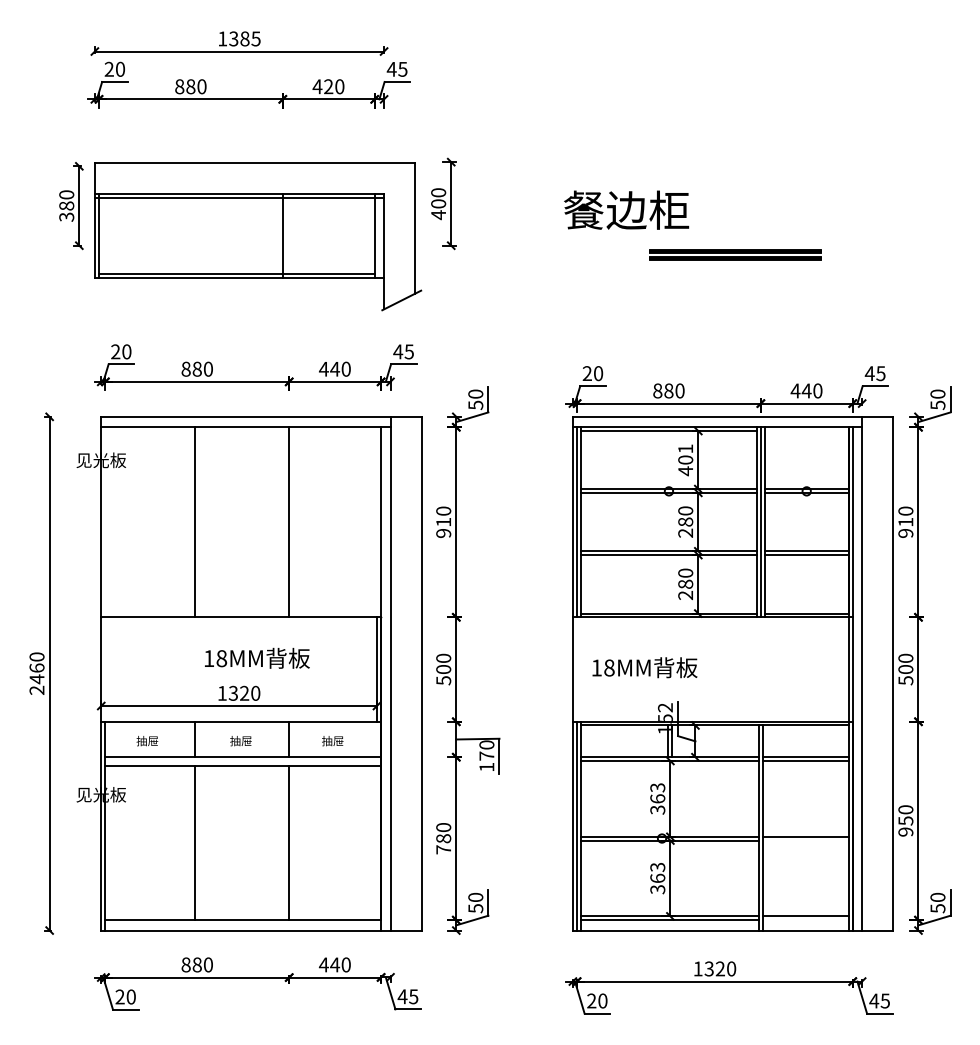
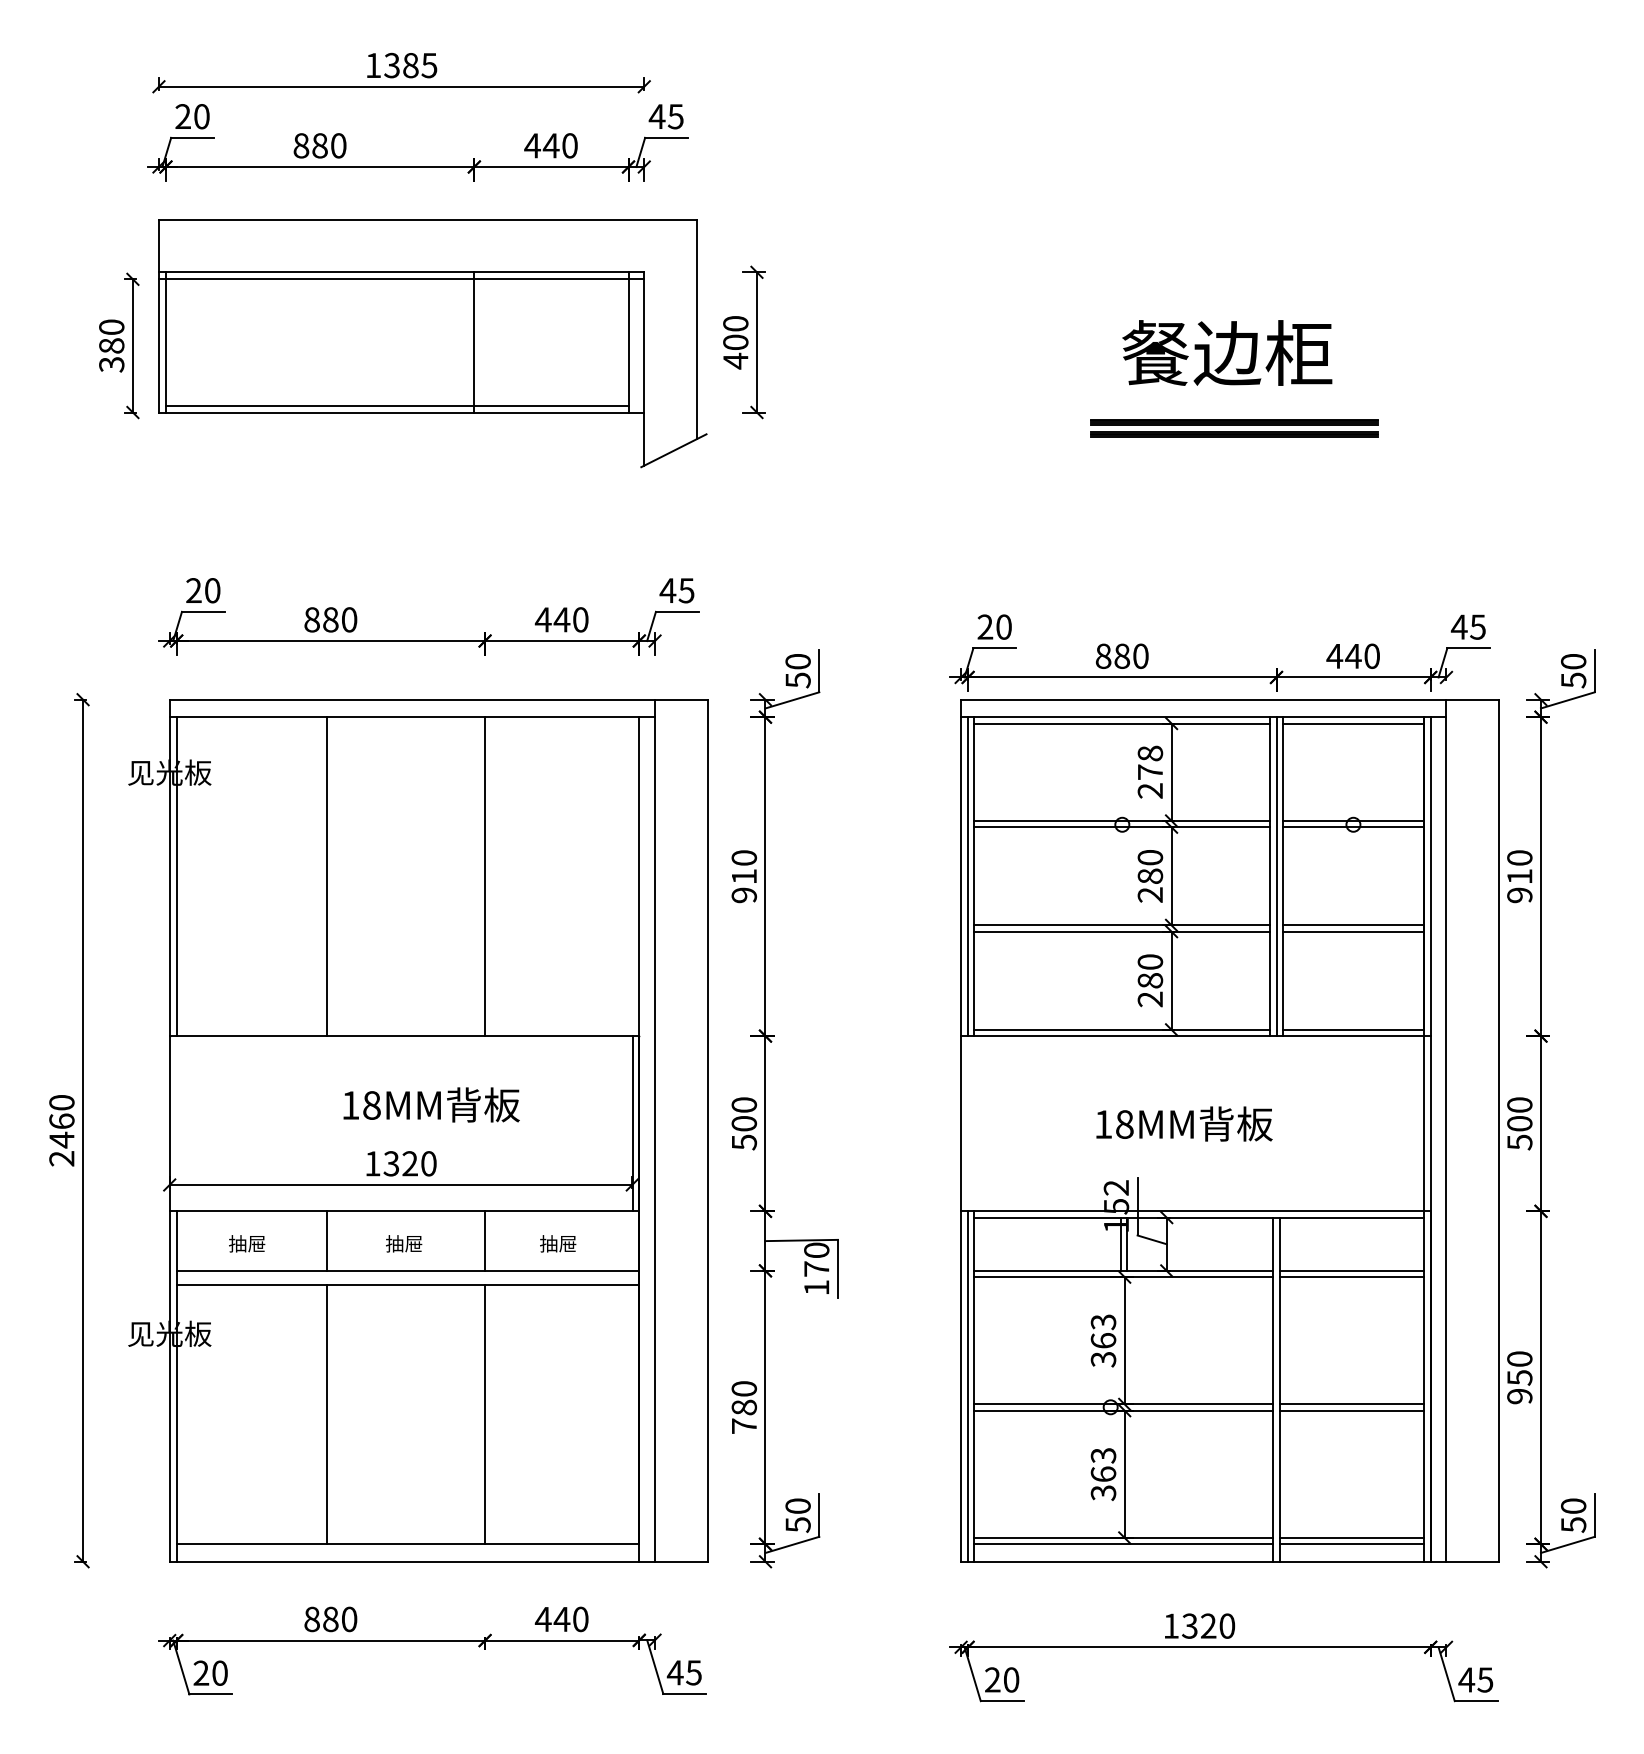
text: (328, 86) -> (551, 145), 420 -> 440
text: (626, 209) -> (1227, 351), moved
part: (258, 236) -> (433, 343), moved
line: (806, 431) -> (1353, 724), added
text: (685, 460) -> (1150, 772), 401 -> 278
line: (105, 522) -> (176, 877), added
text: (644, 667) -> (1183, 1123), moved
line: (805, 840) -> (1351, 1410), added
line: (805, 920) -> (1351, 1544), added

